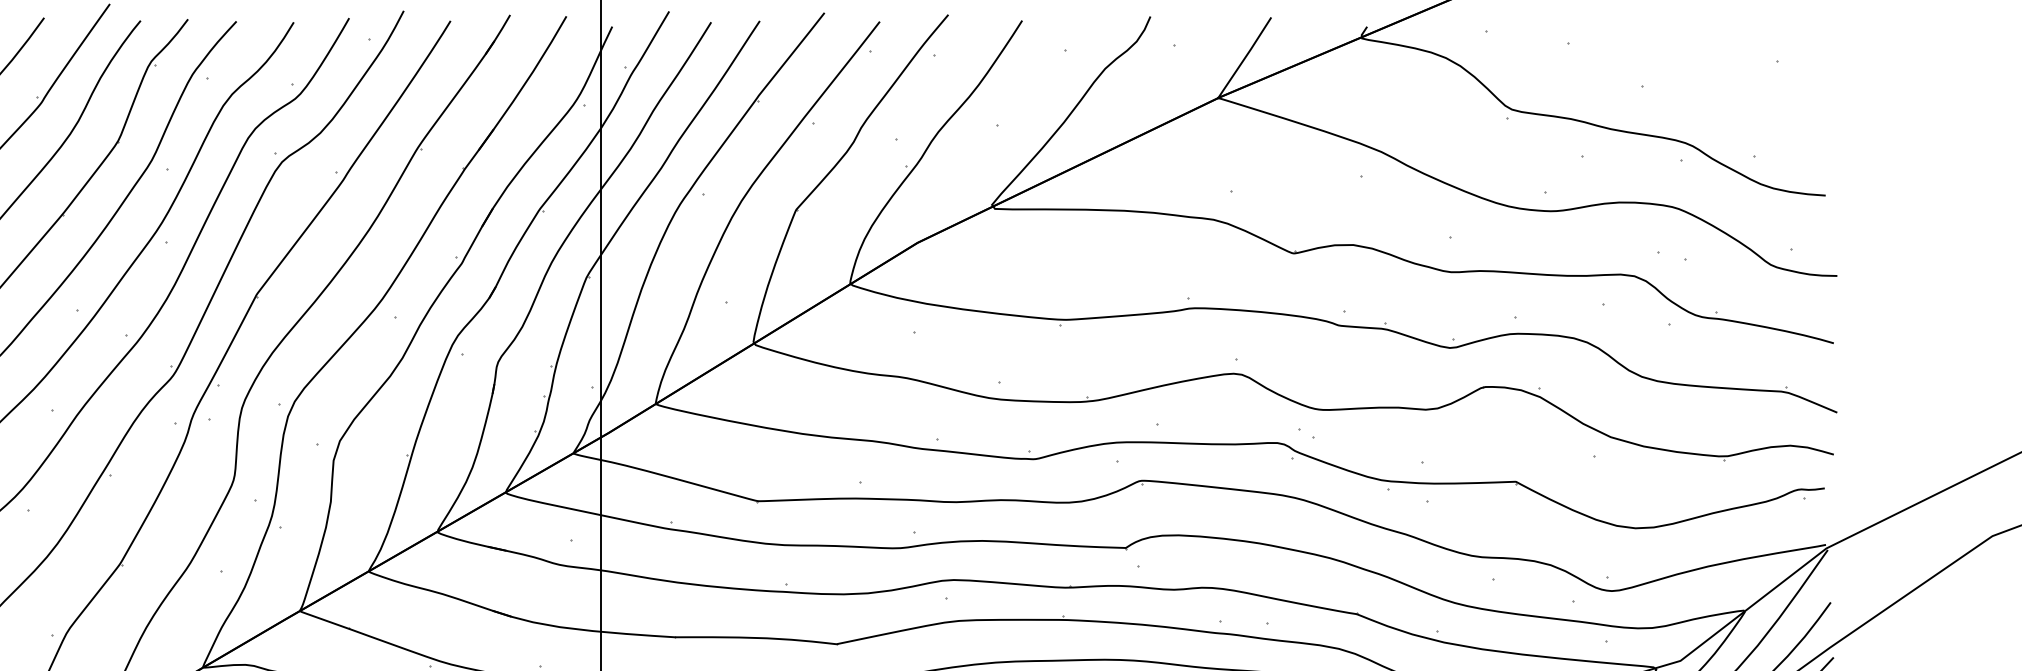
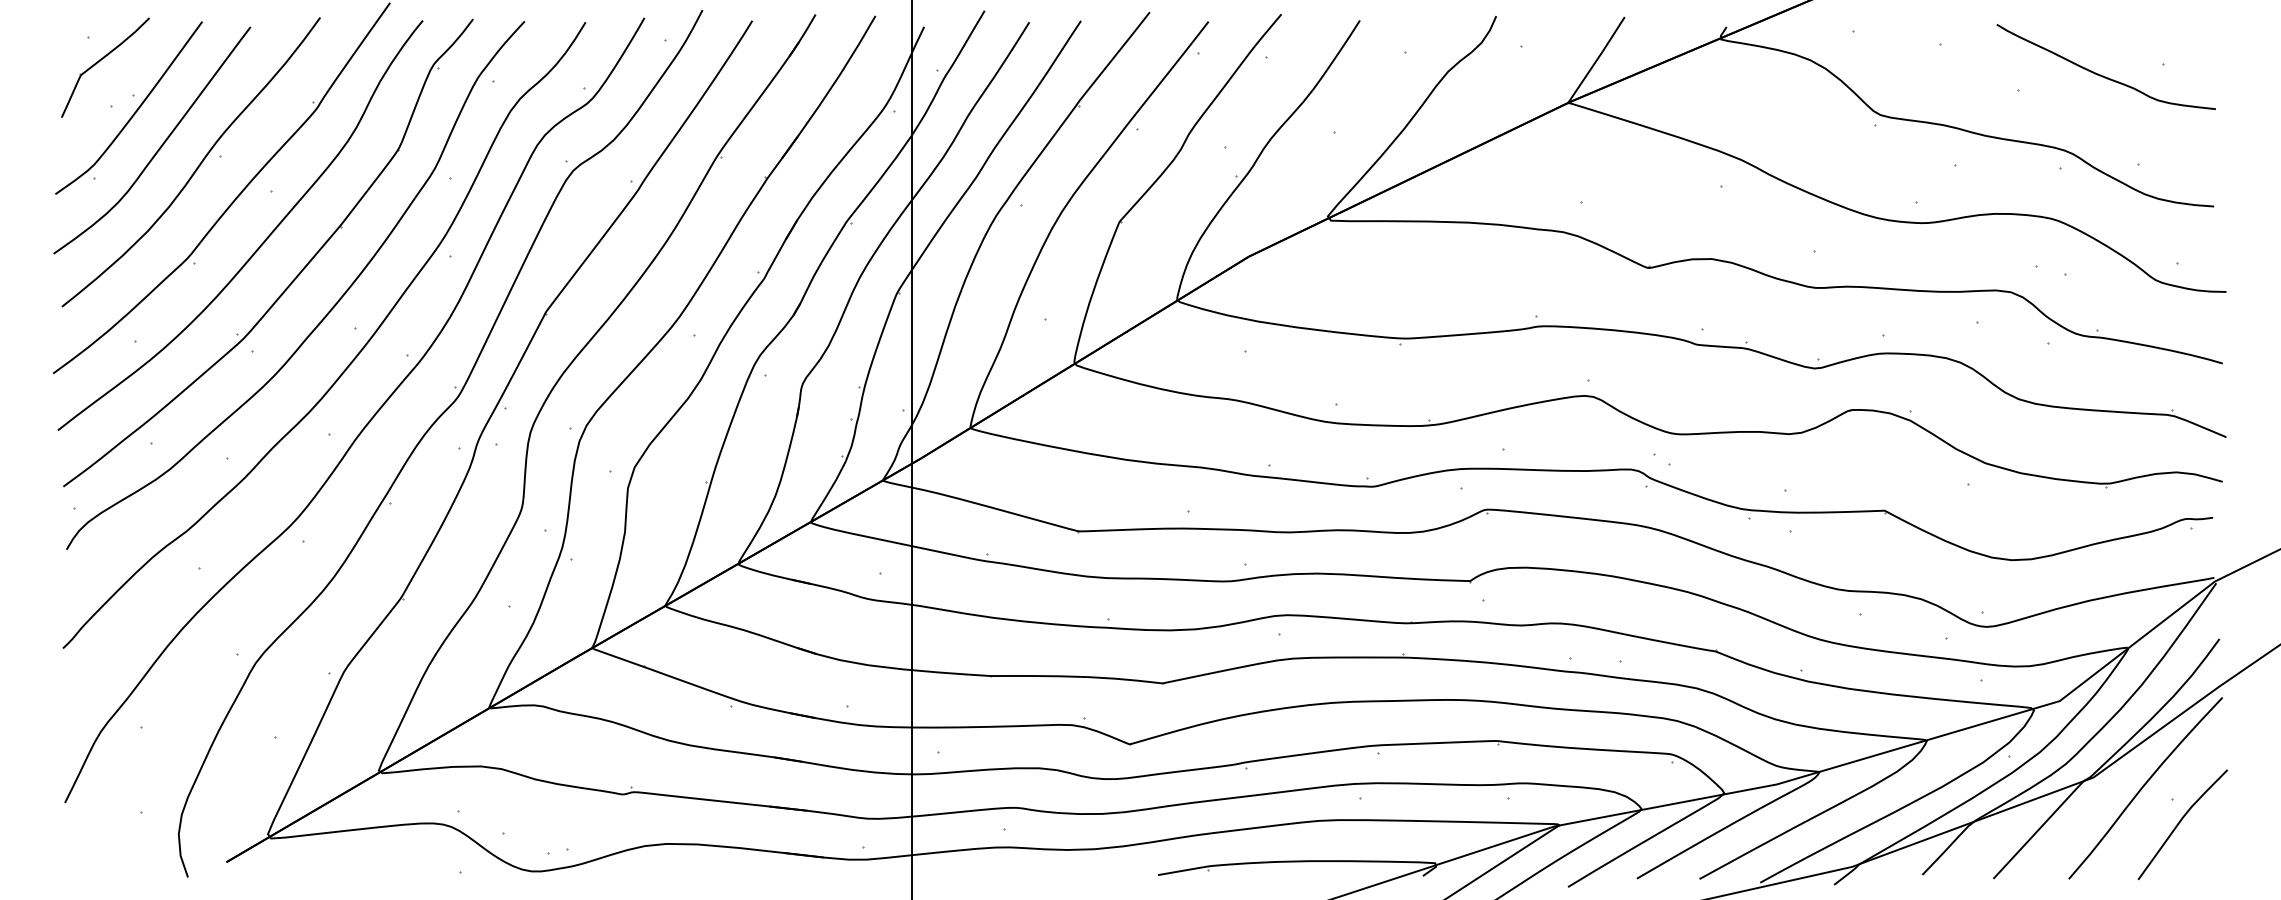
curve: (1721, 72) -> (2103, 75), added

